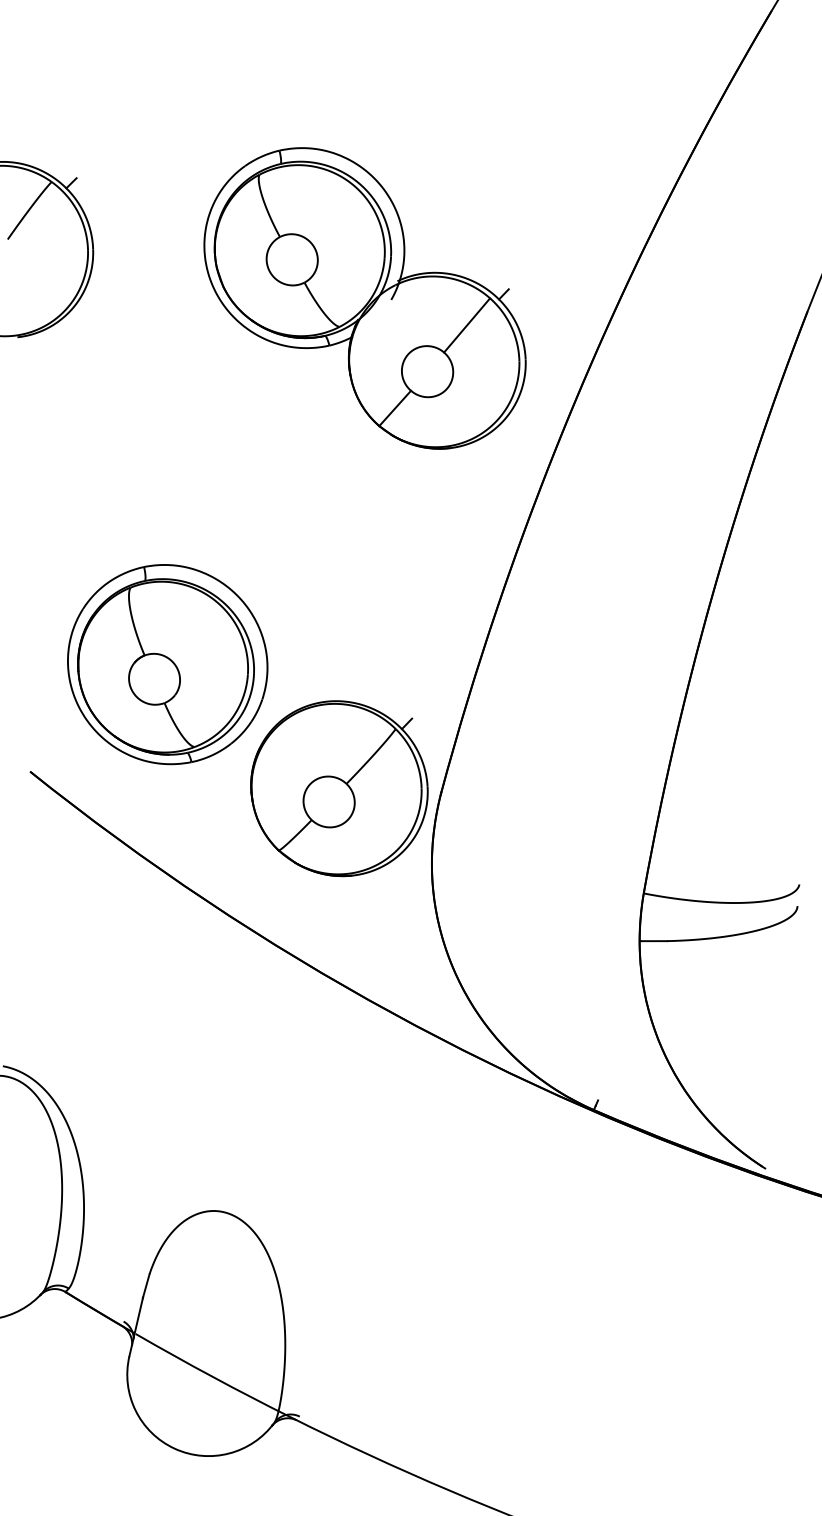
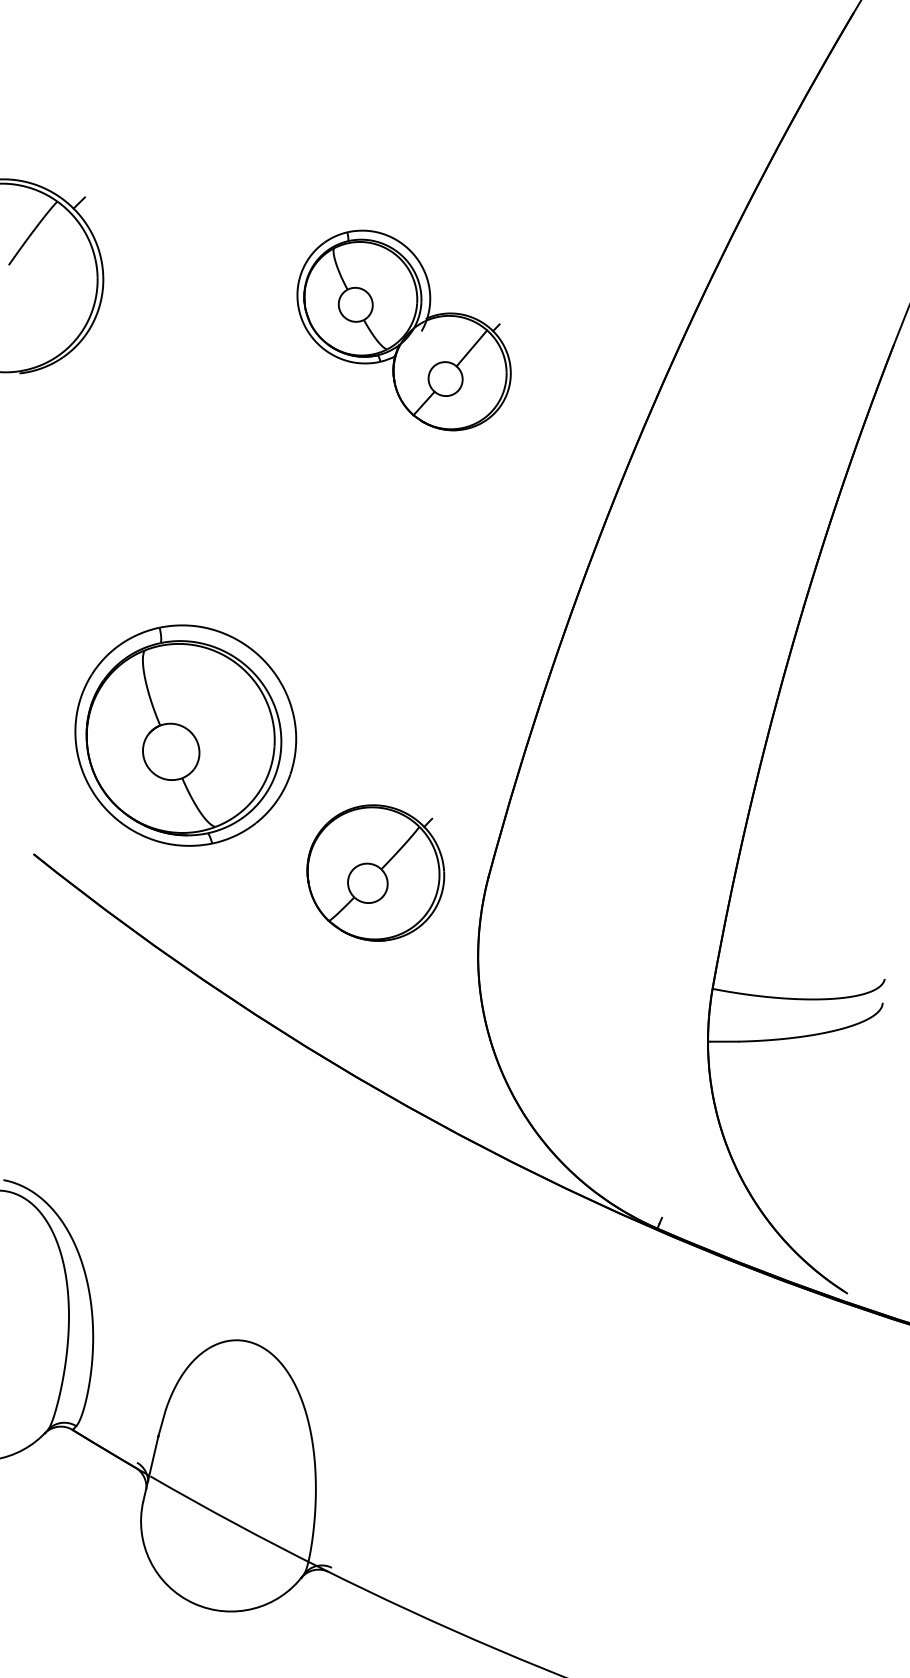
part: (364, 298) -> (403, 330), size x0.6
part: (339, 788) -> (375, 872), size x0.7

